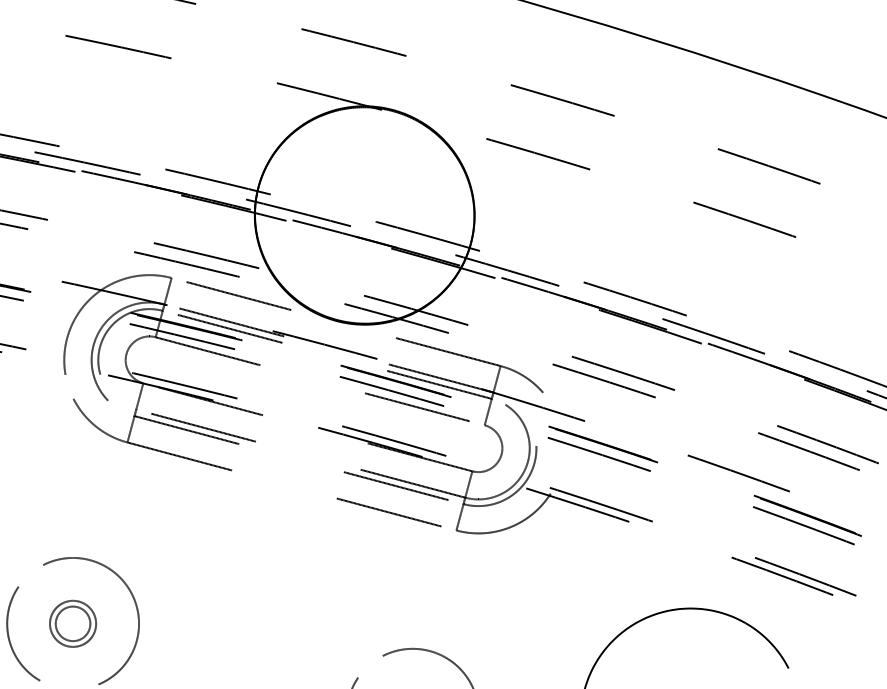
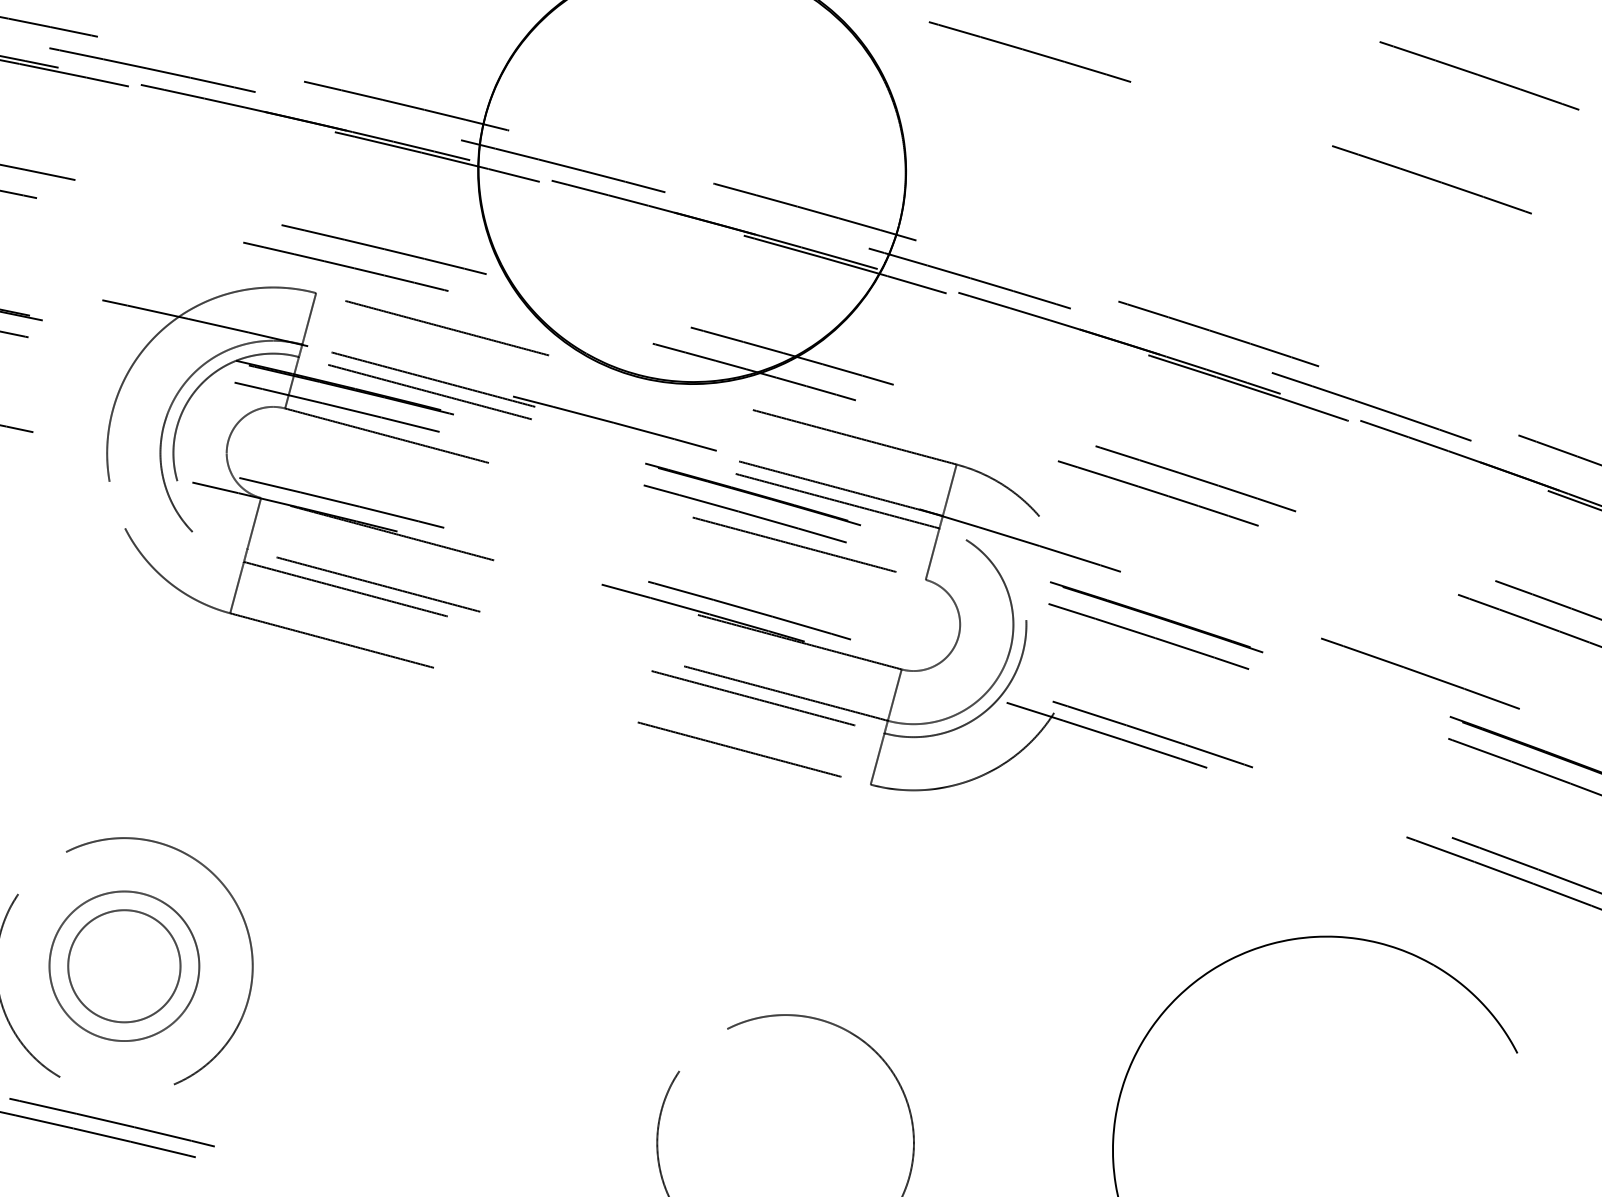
part: (72, 623) -> (123, 965), size x1.67

